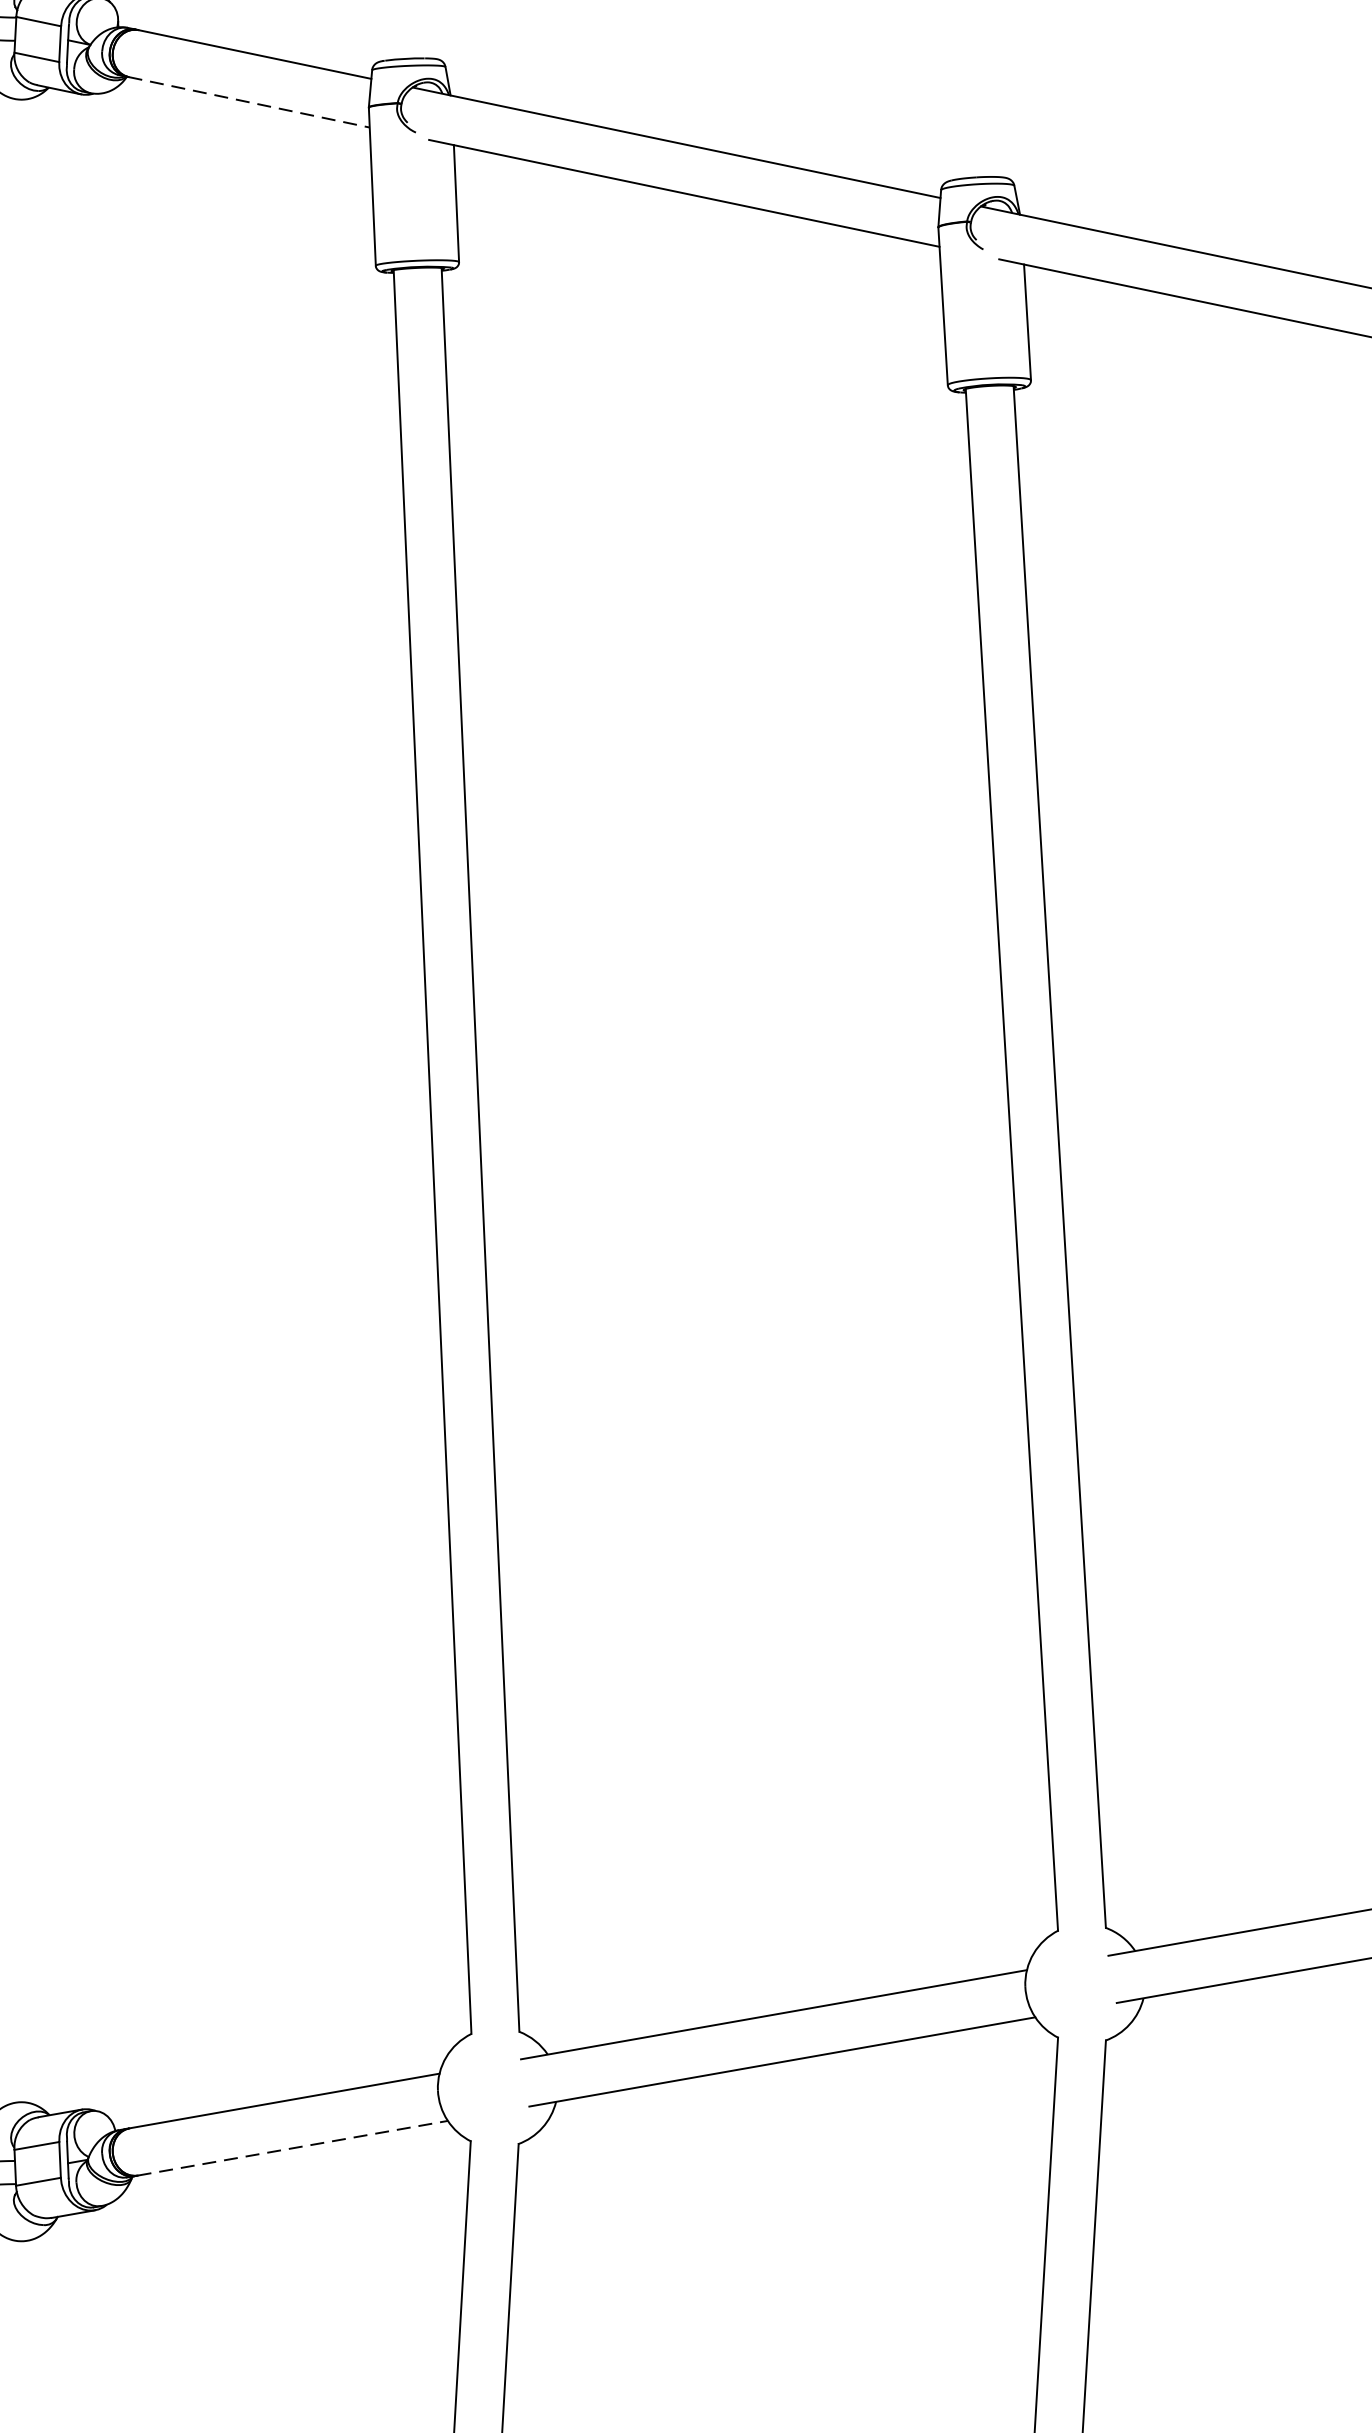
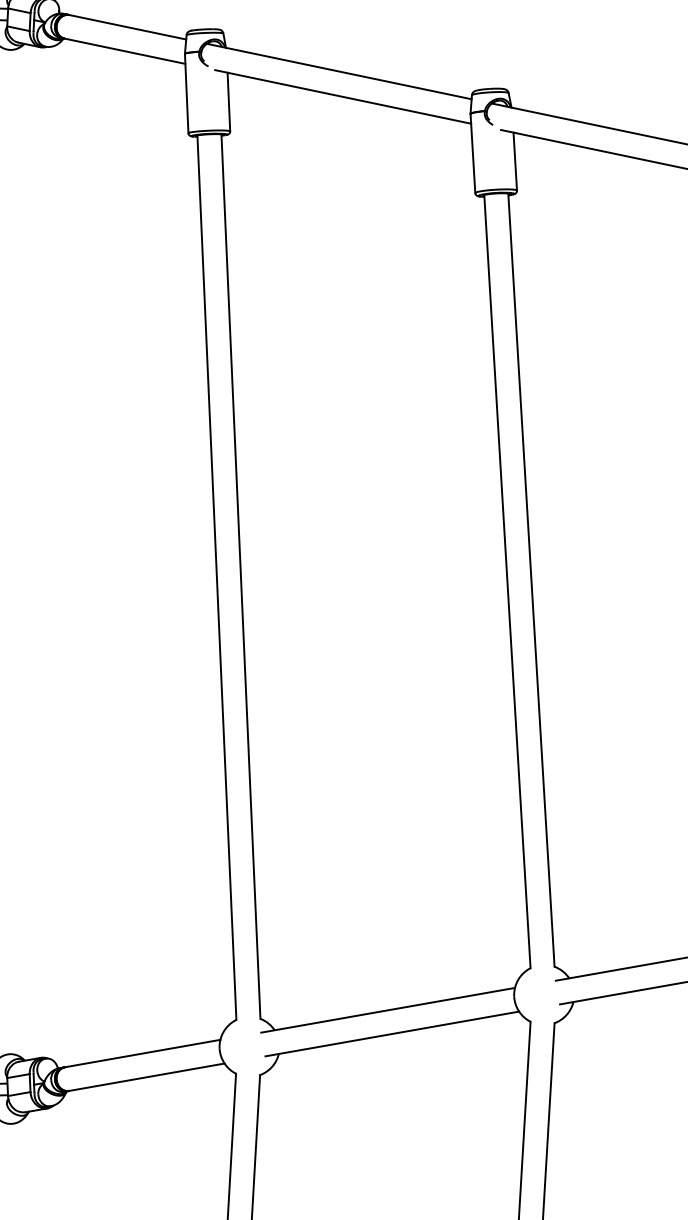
line: (248, 102) -> (124, 51), dashed -> solid
line: (292, 2148) -> (146, 1077), dashed -> solid

